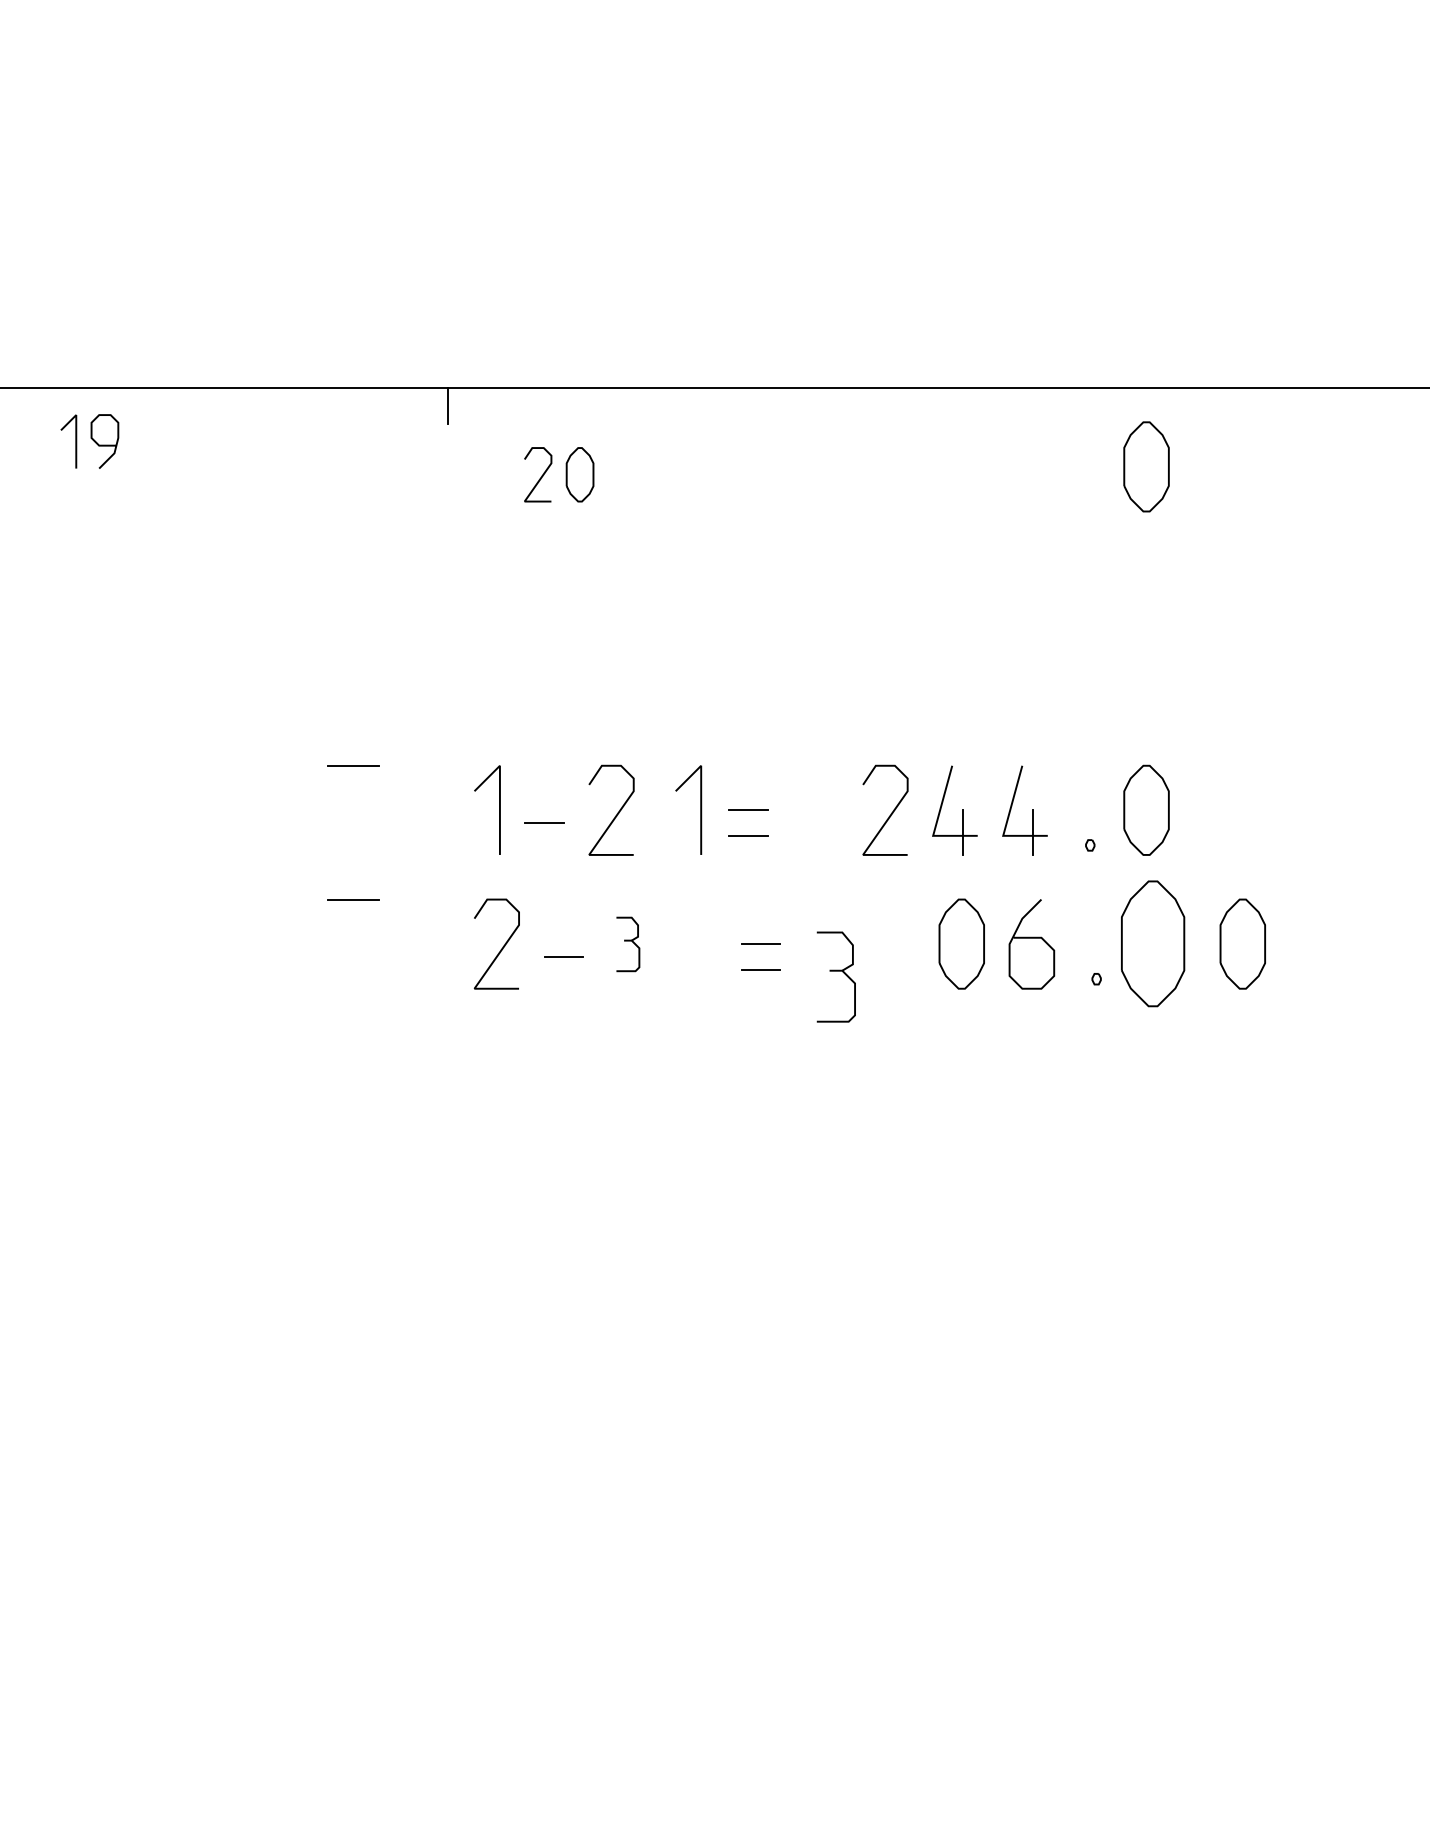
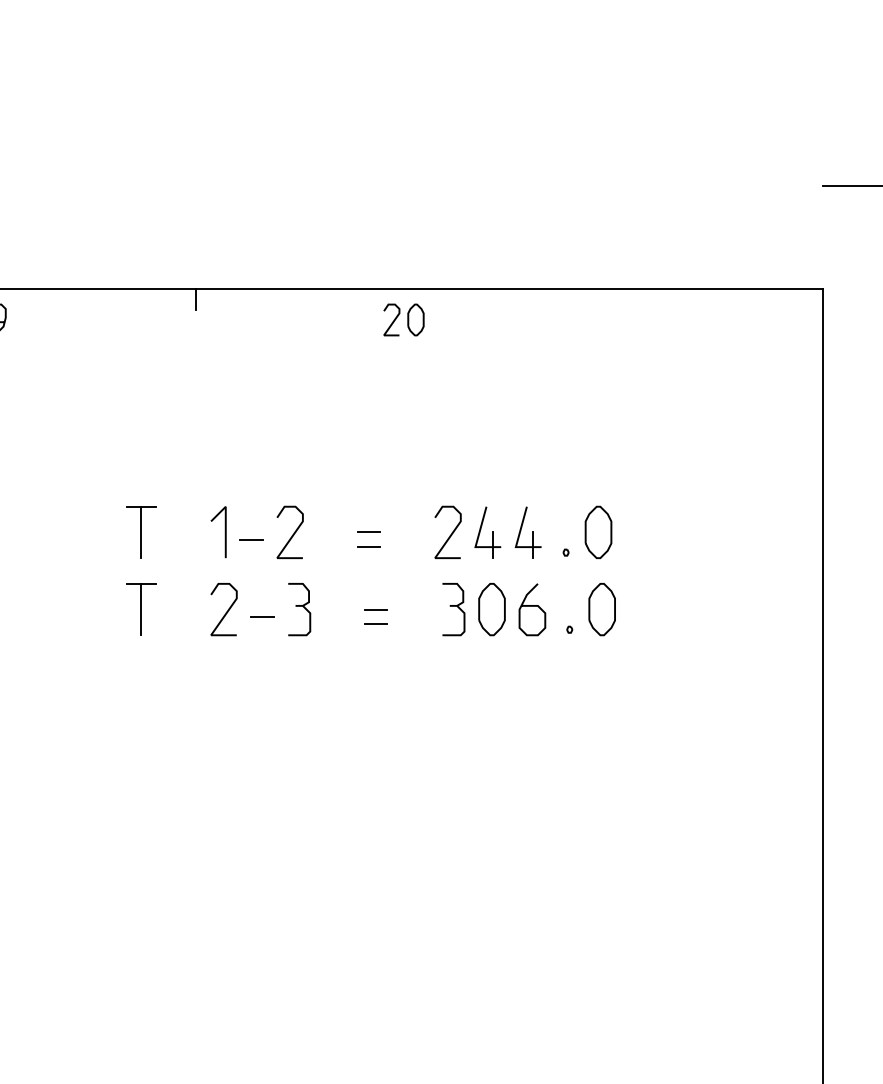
part: (1146, 465) -> (598, 333), removed
part: (558, 473) -> (403, 319), moved
line: (353, 810) -> (141, 532), added
line: (698, 810) -> (340, 532), removed
line: (353, 944) -> (141, 609), added
part: (627, 944) -> (299, 609), size x1.67
part: (1151, 944) -> (601, 609), size x0.71
part: (1241, 944) -> (653, 609), removed
part: (835, 976) -> (453, 609), moved

